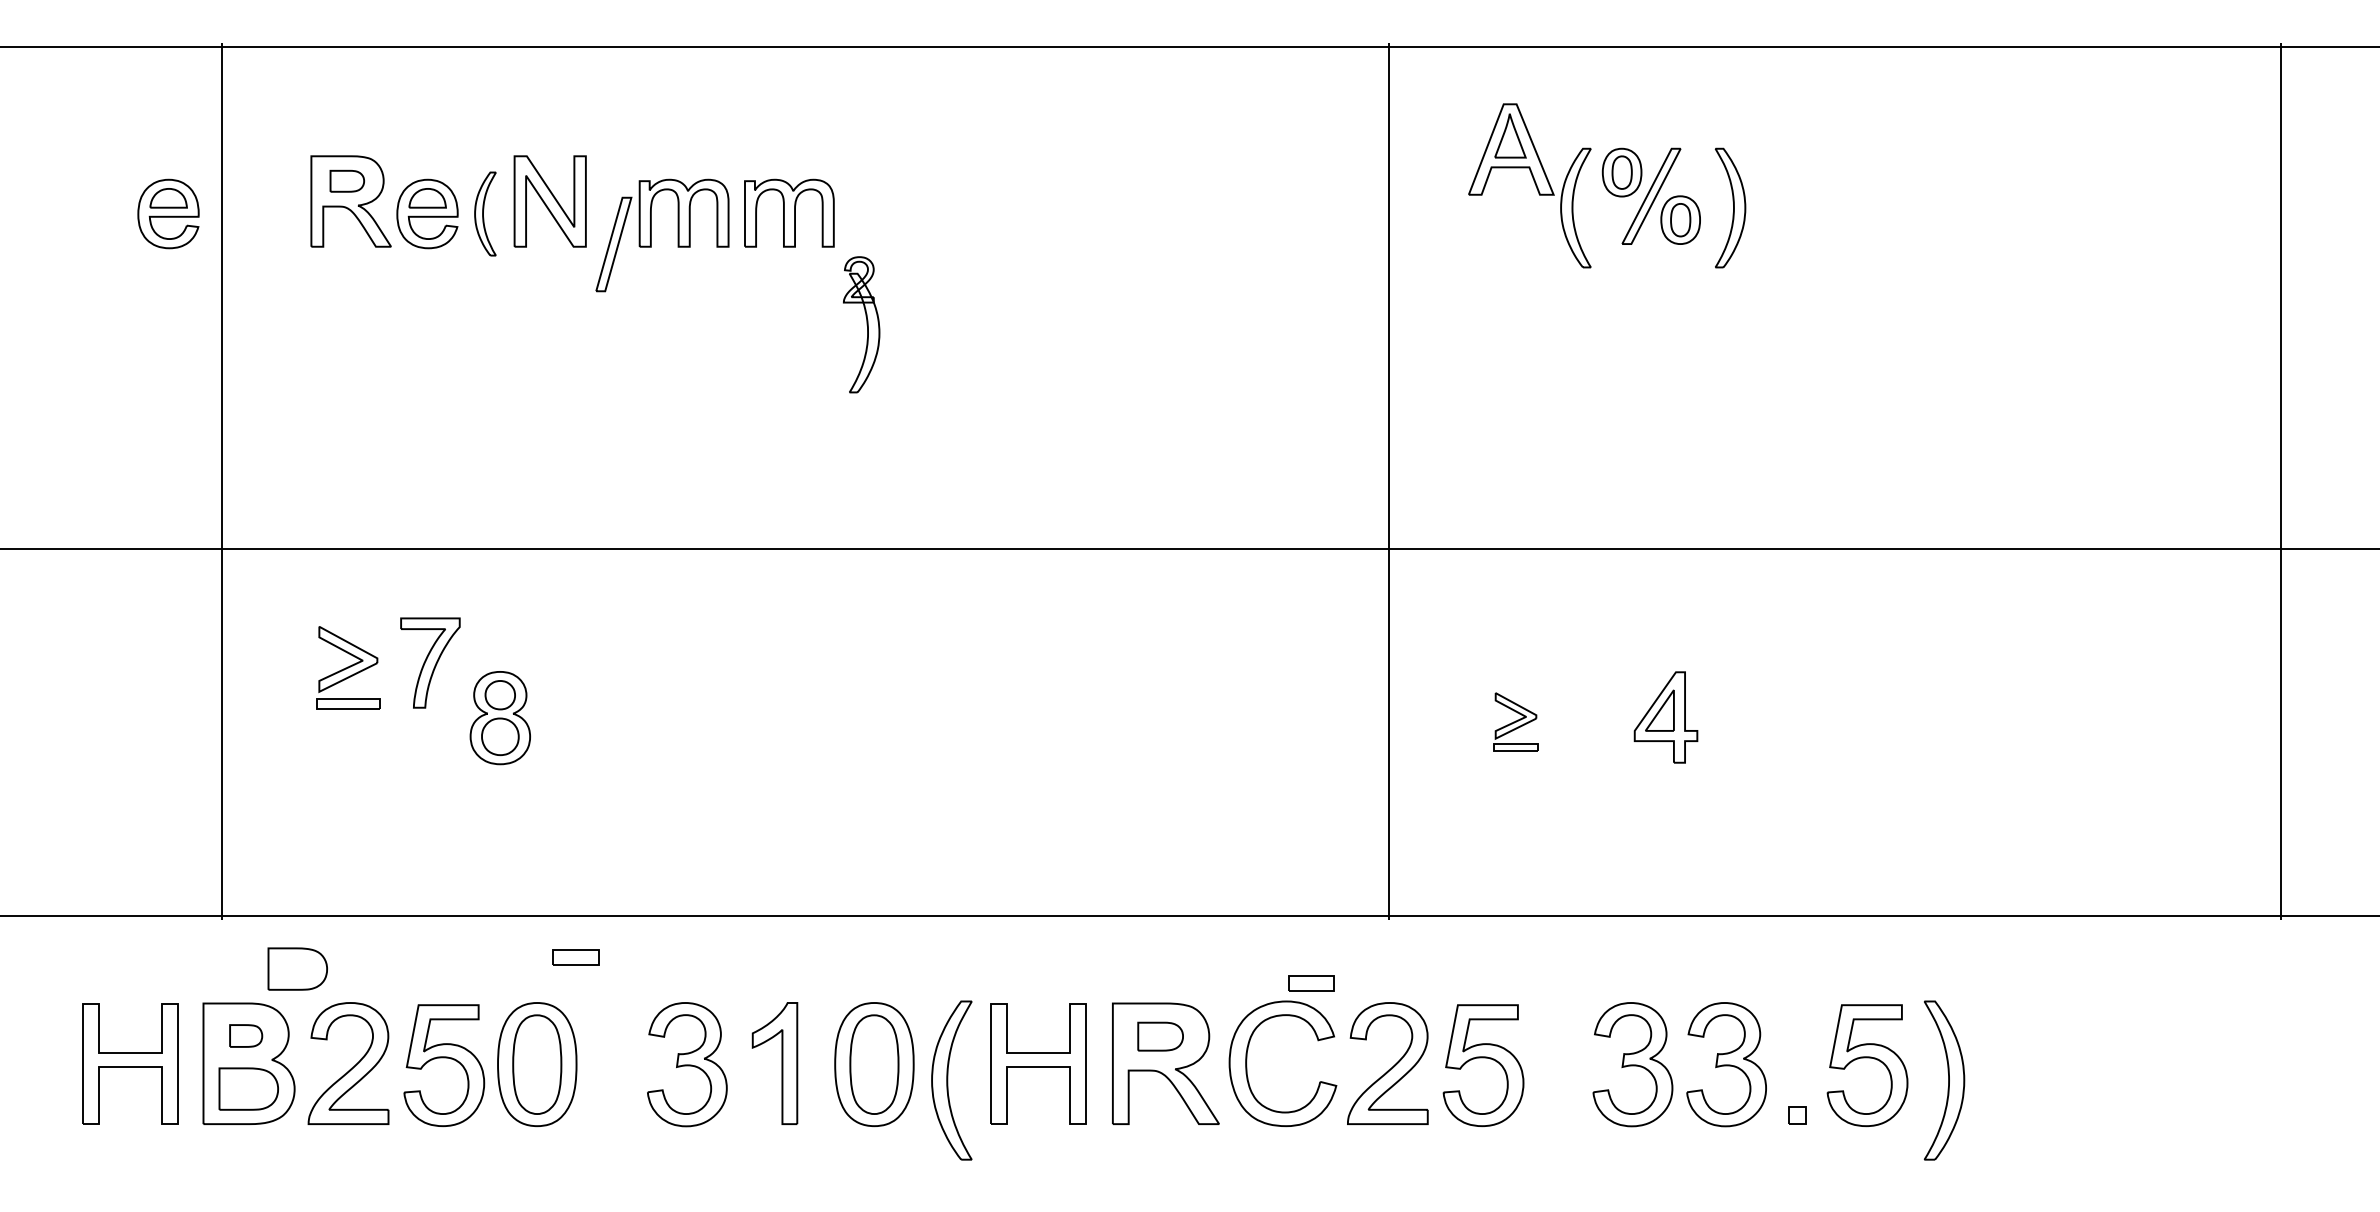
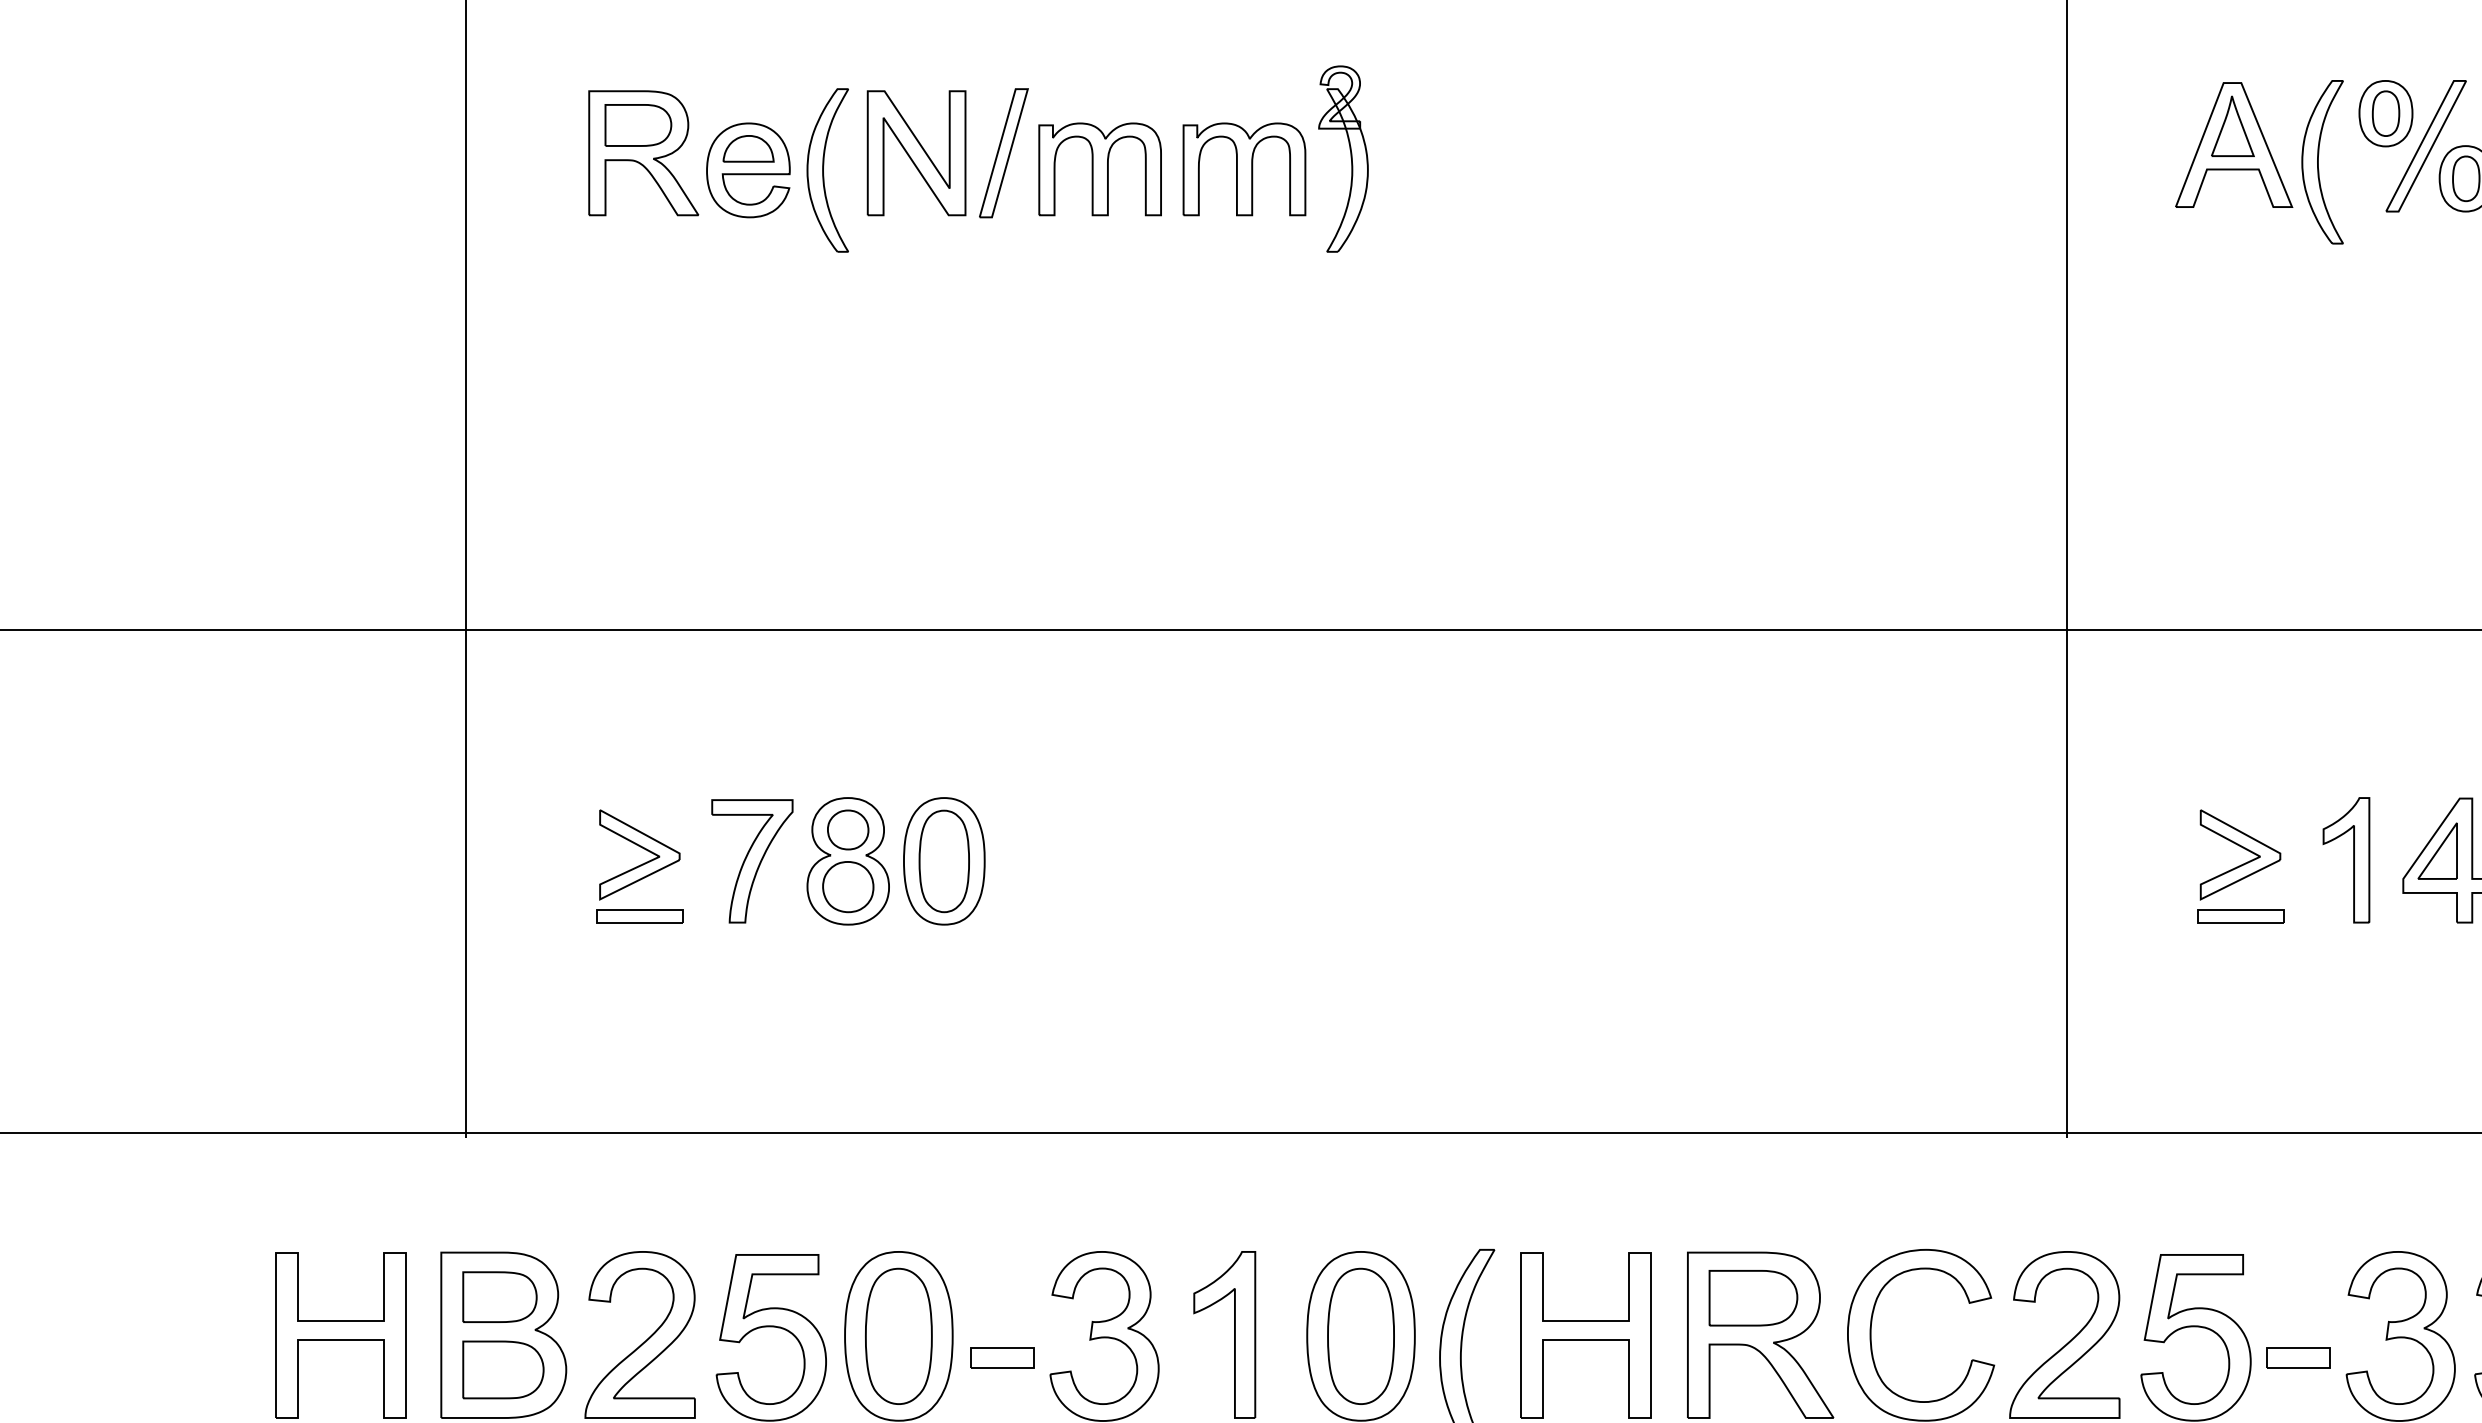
part: (1511, 149) -> (2234, 145), moved
part: (347, 181) -> (638, 125), size x1.43
part: (168, 213) -> (393, 169), removed
part: (485, 213) -> (827, 169), size x1.43
part: (613, 244) -> (1003, 153), moved
part: (861, 324) -> (1343, 158), moved
part: (430, 662) -> (752, 860), moved
part: (348, 667) -> (640, 866), moved
part: (1592, 717) -> (2345, 860), added
part: (570, 718) -> (944, 861), added
part: (1515, 721) -> (2239, 866), size x1.43
part: (575, 957) -> (1001, 1358), moved
part: (297, 968) -> (570, 1204), removed
part: (1311, 983) -> (2298, 1358), moved
part: (245, 1035) -> (498, 1296), size x1.67
part: (1160, 1036) -> (1753, 1297), size x1.43

